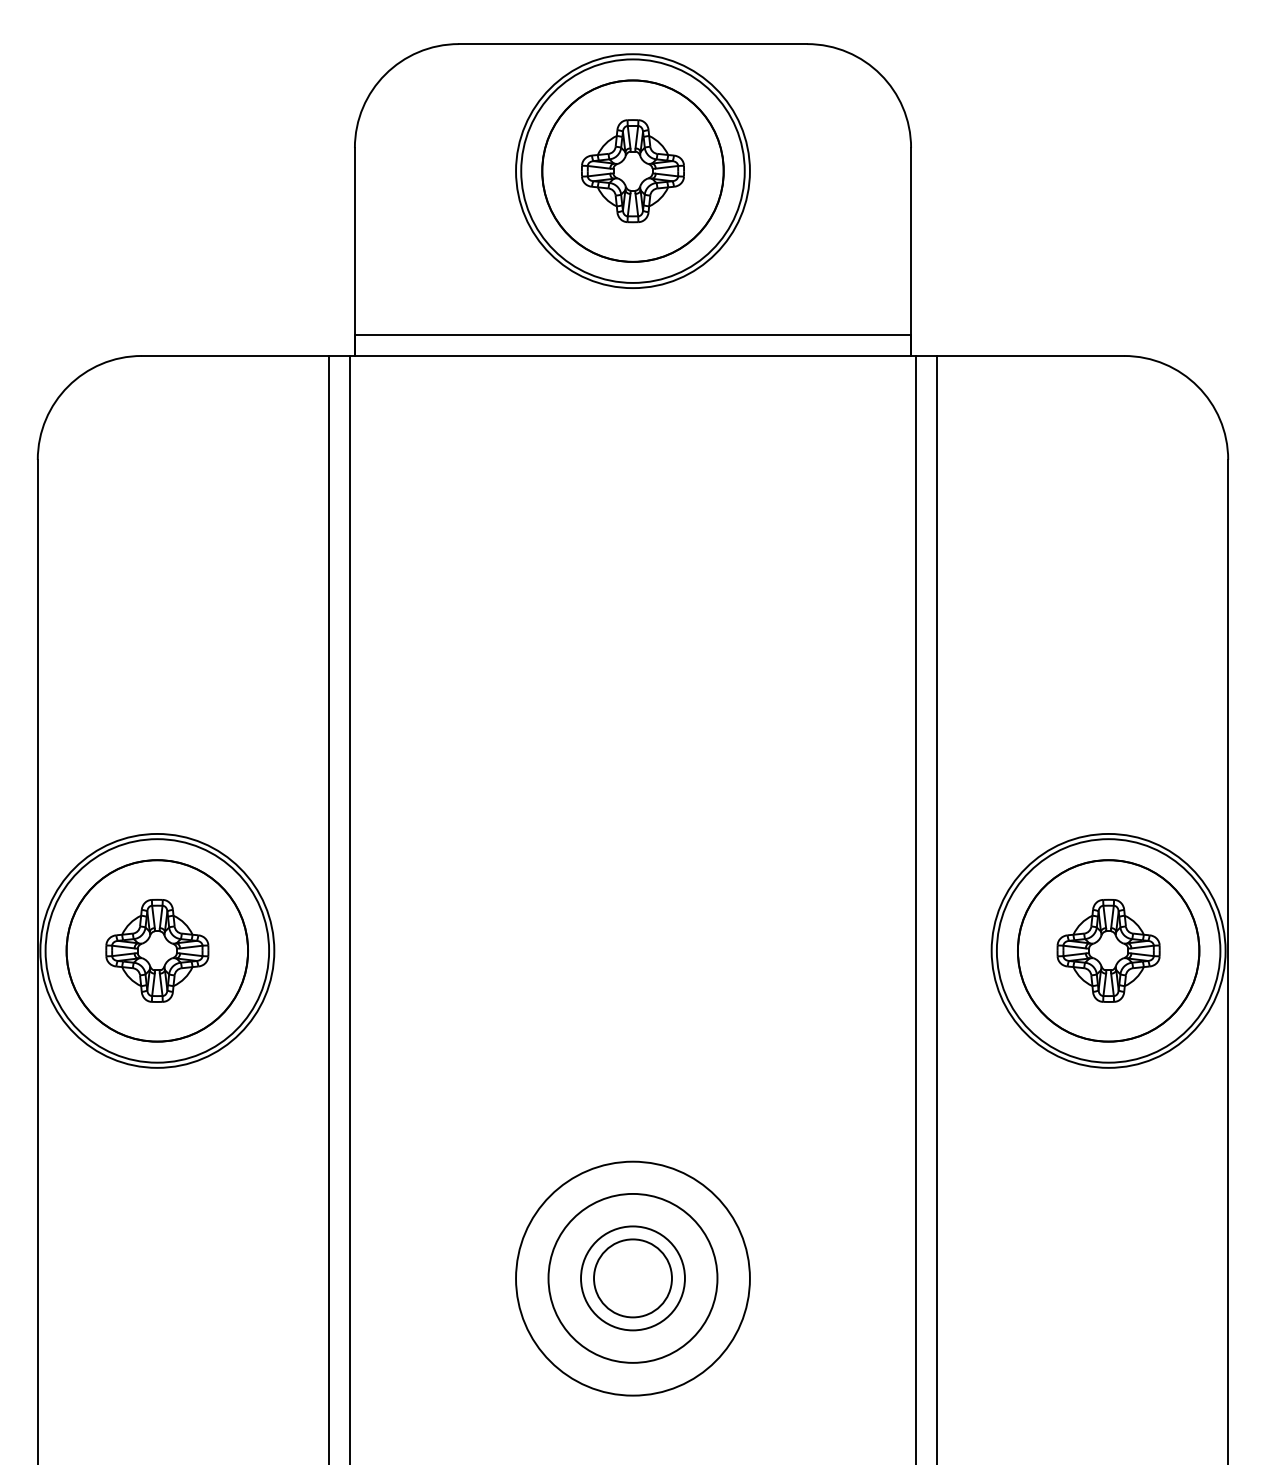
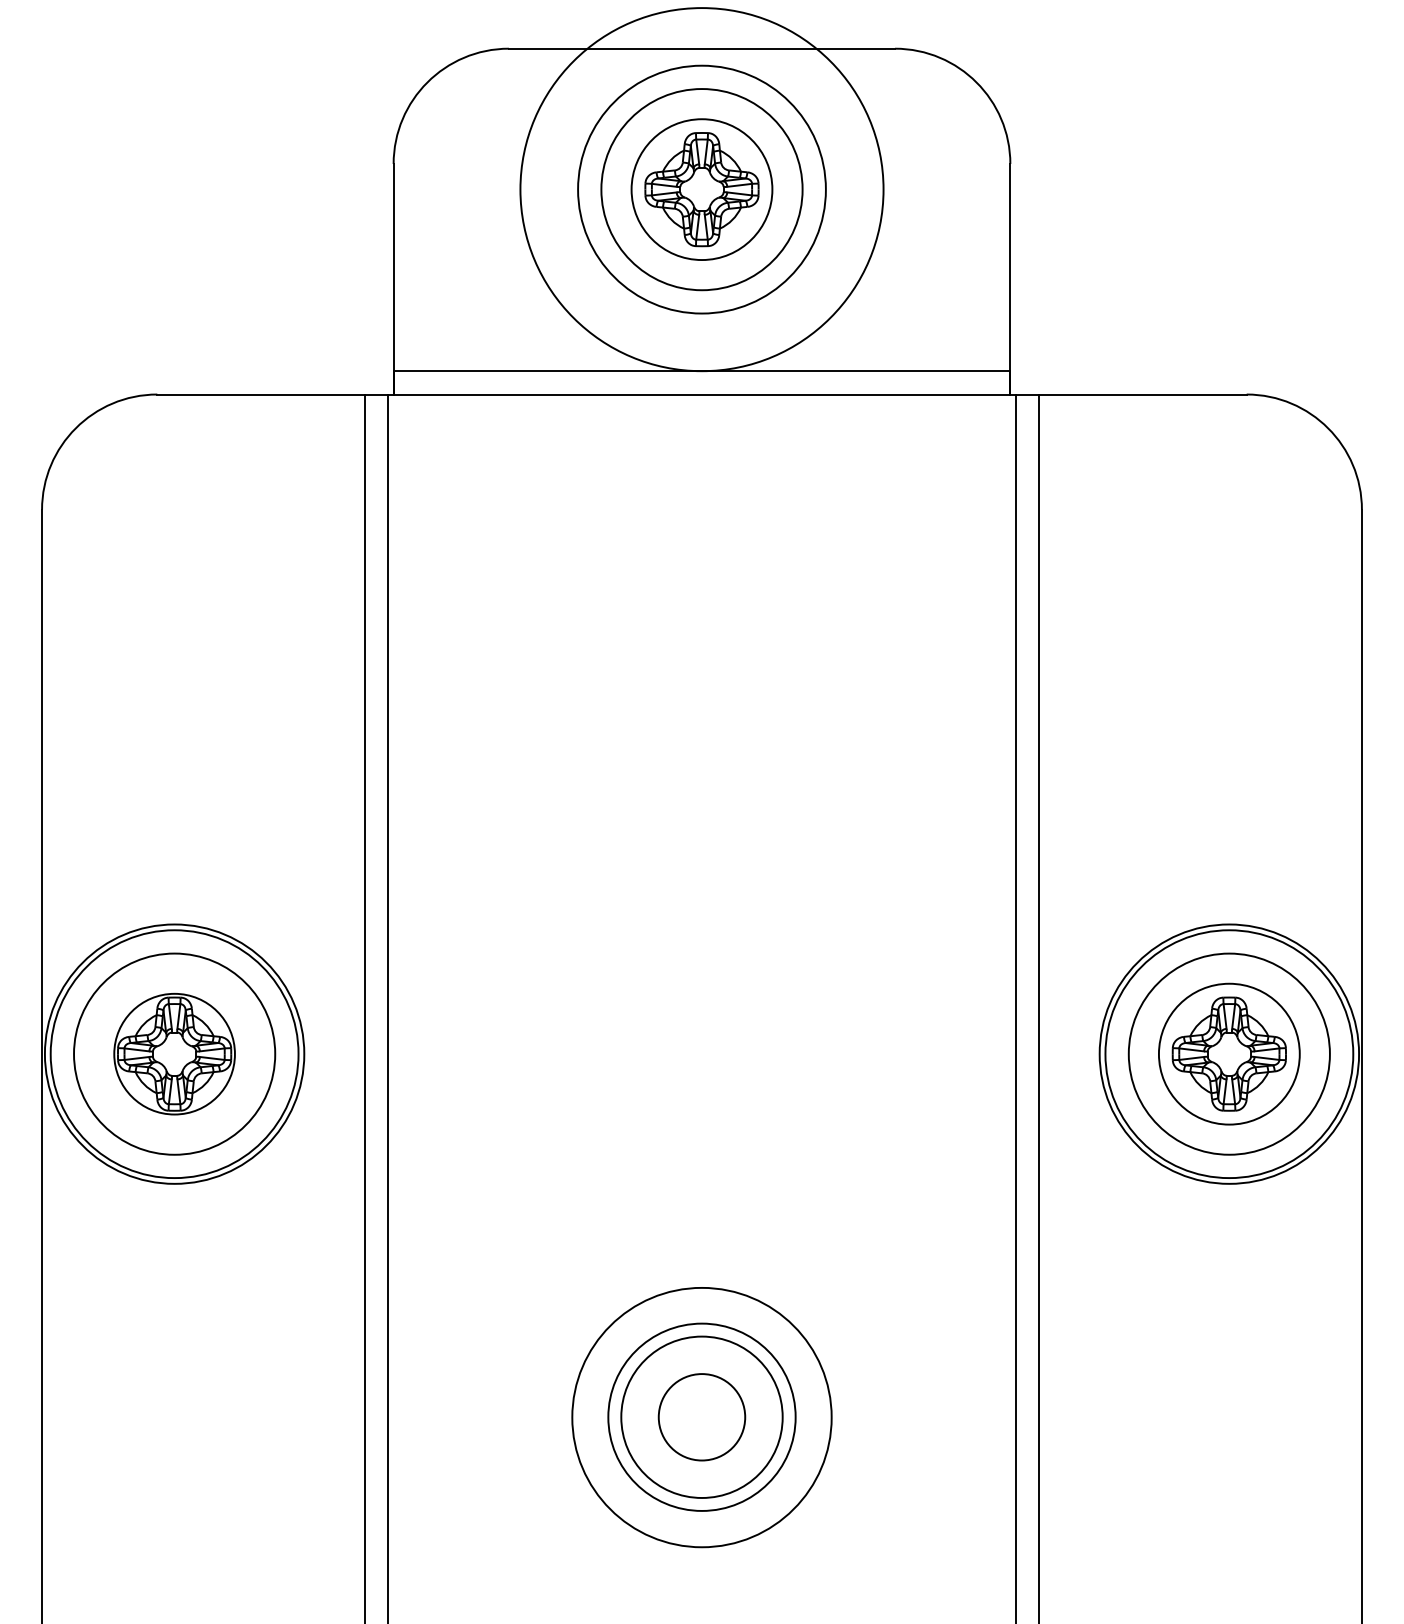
circle: (632, 171) -> (701, 189), size x0.7
circle: (632, 171) -> (701, 189), size x1.4
circle: (157, 950) -> (174, 1053), size x0.6
circle: (1107, 950) -> (1228, 1053), size x0.7
circle: (632, 1277) -> (701, 1416), size x1.4

